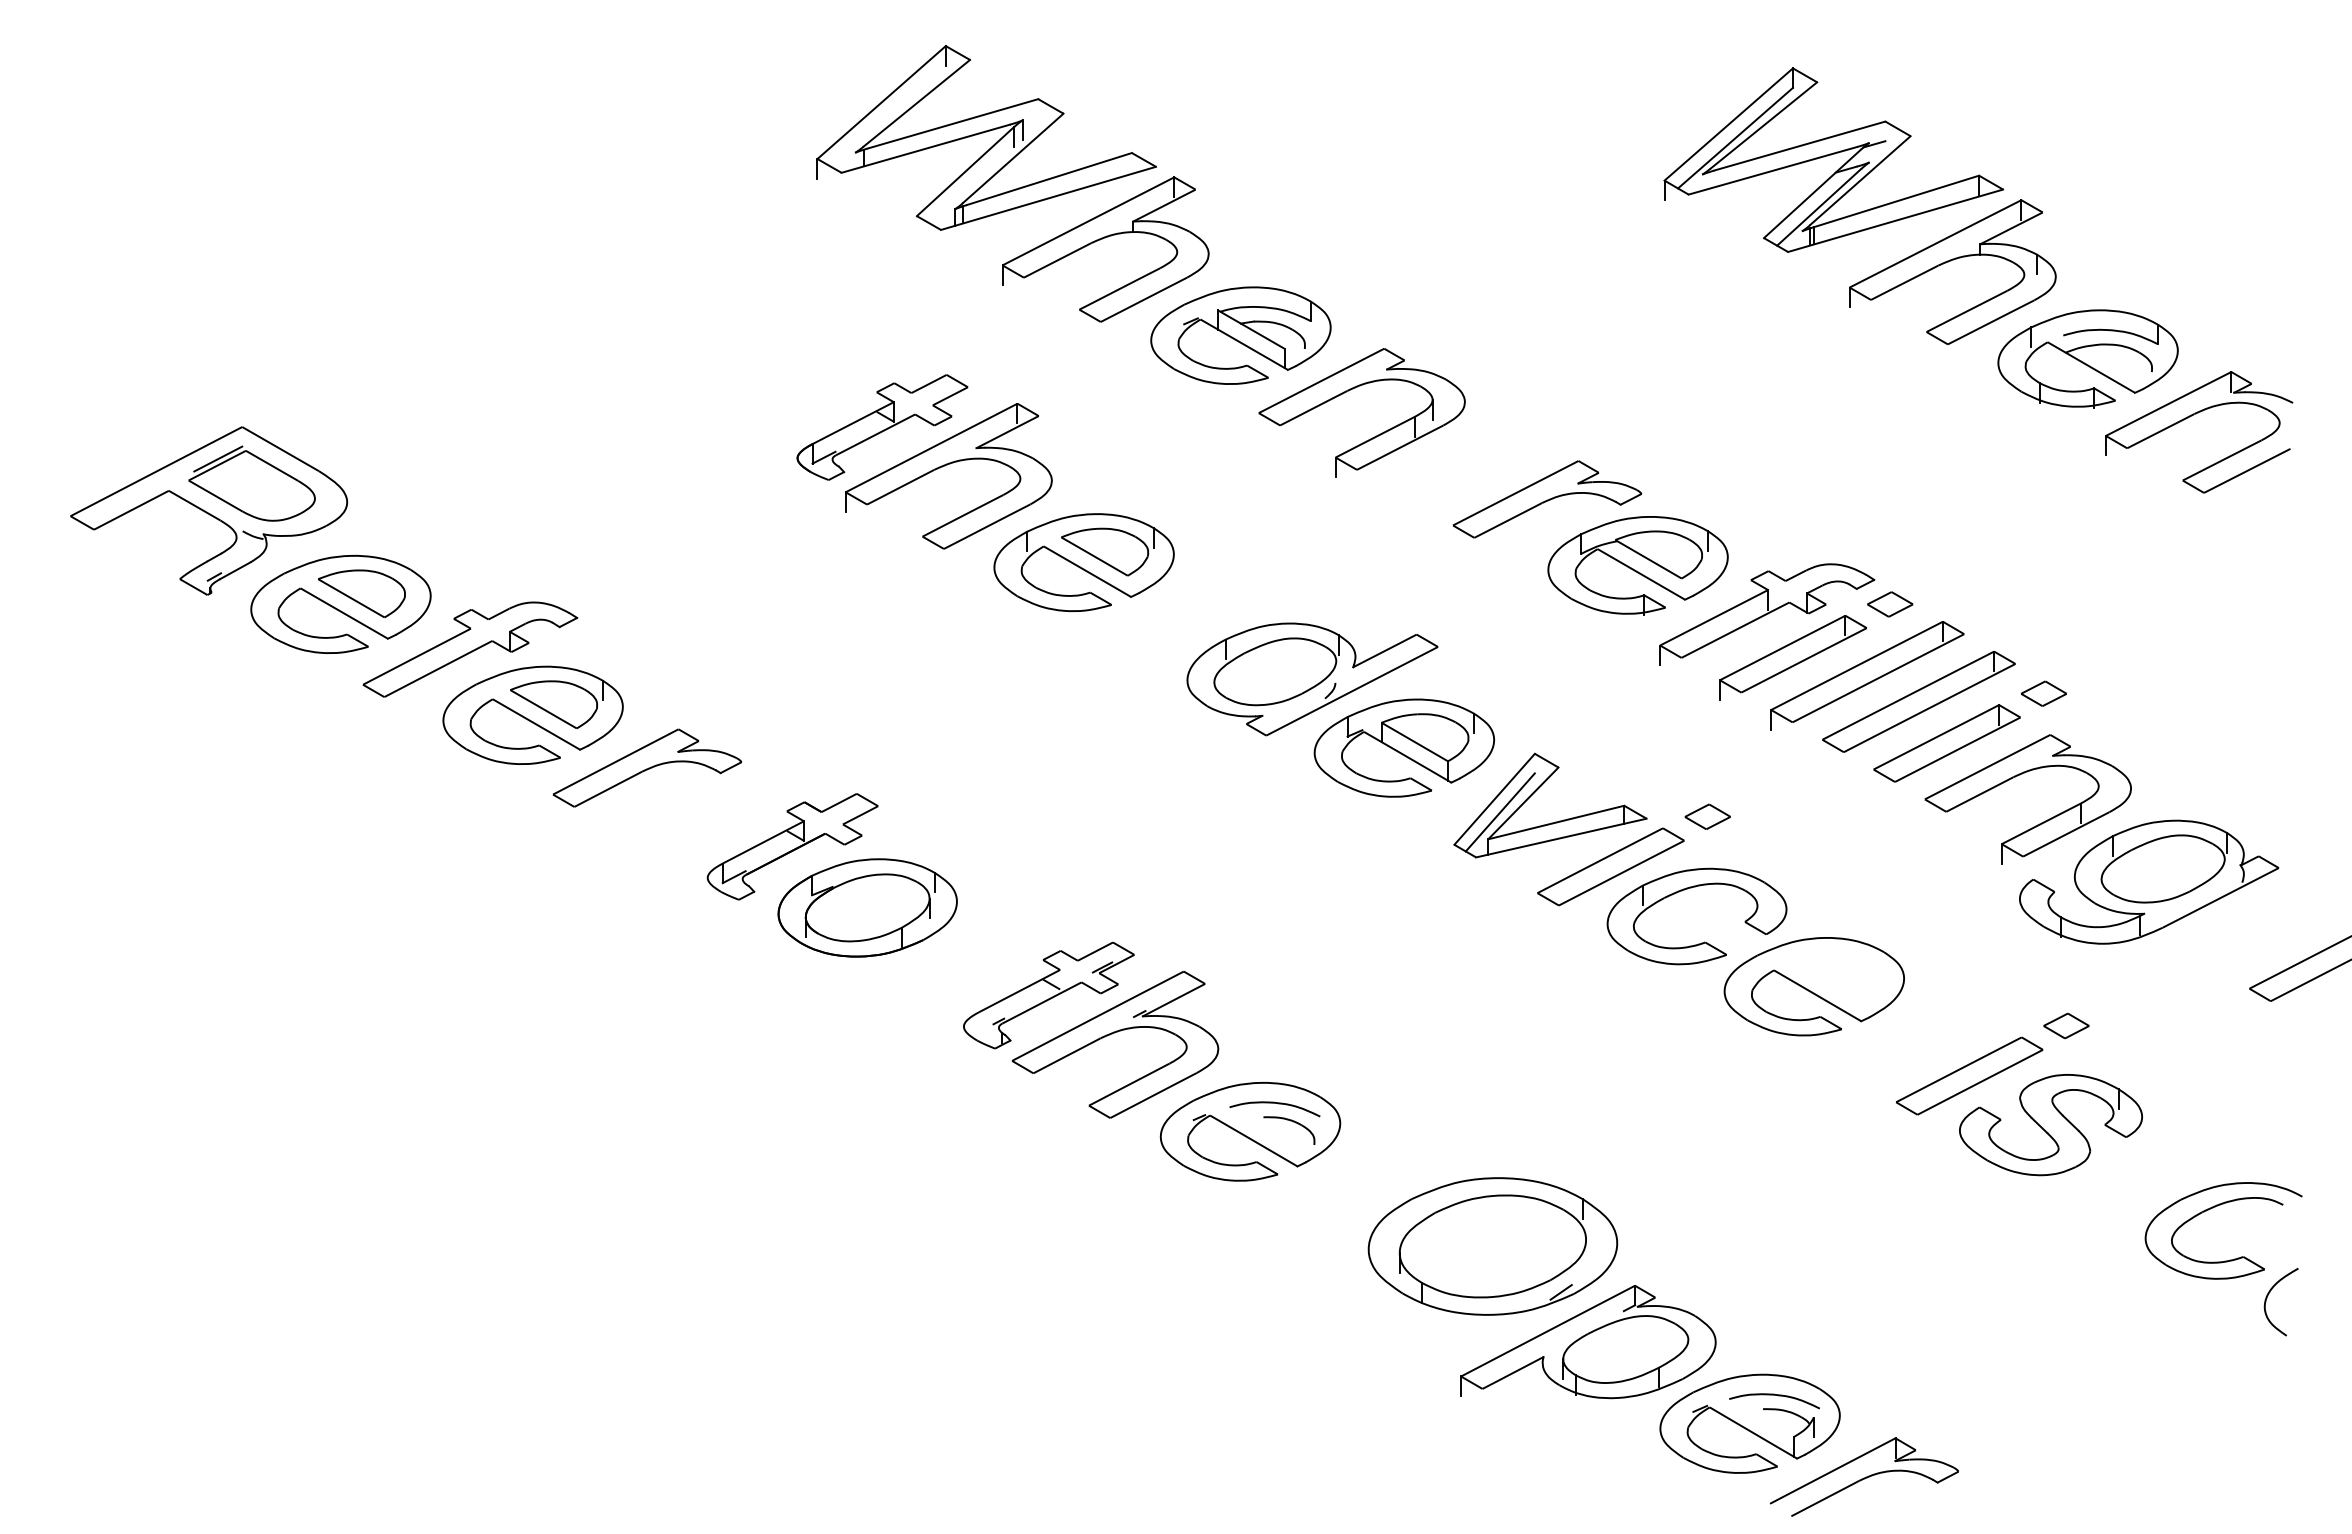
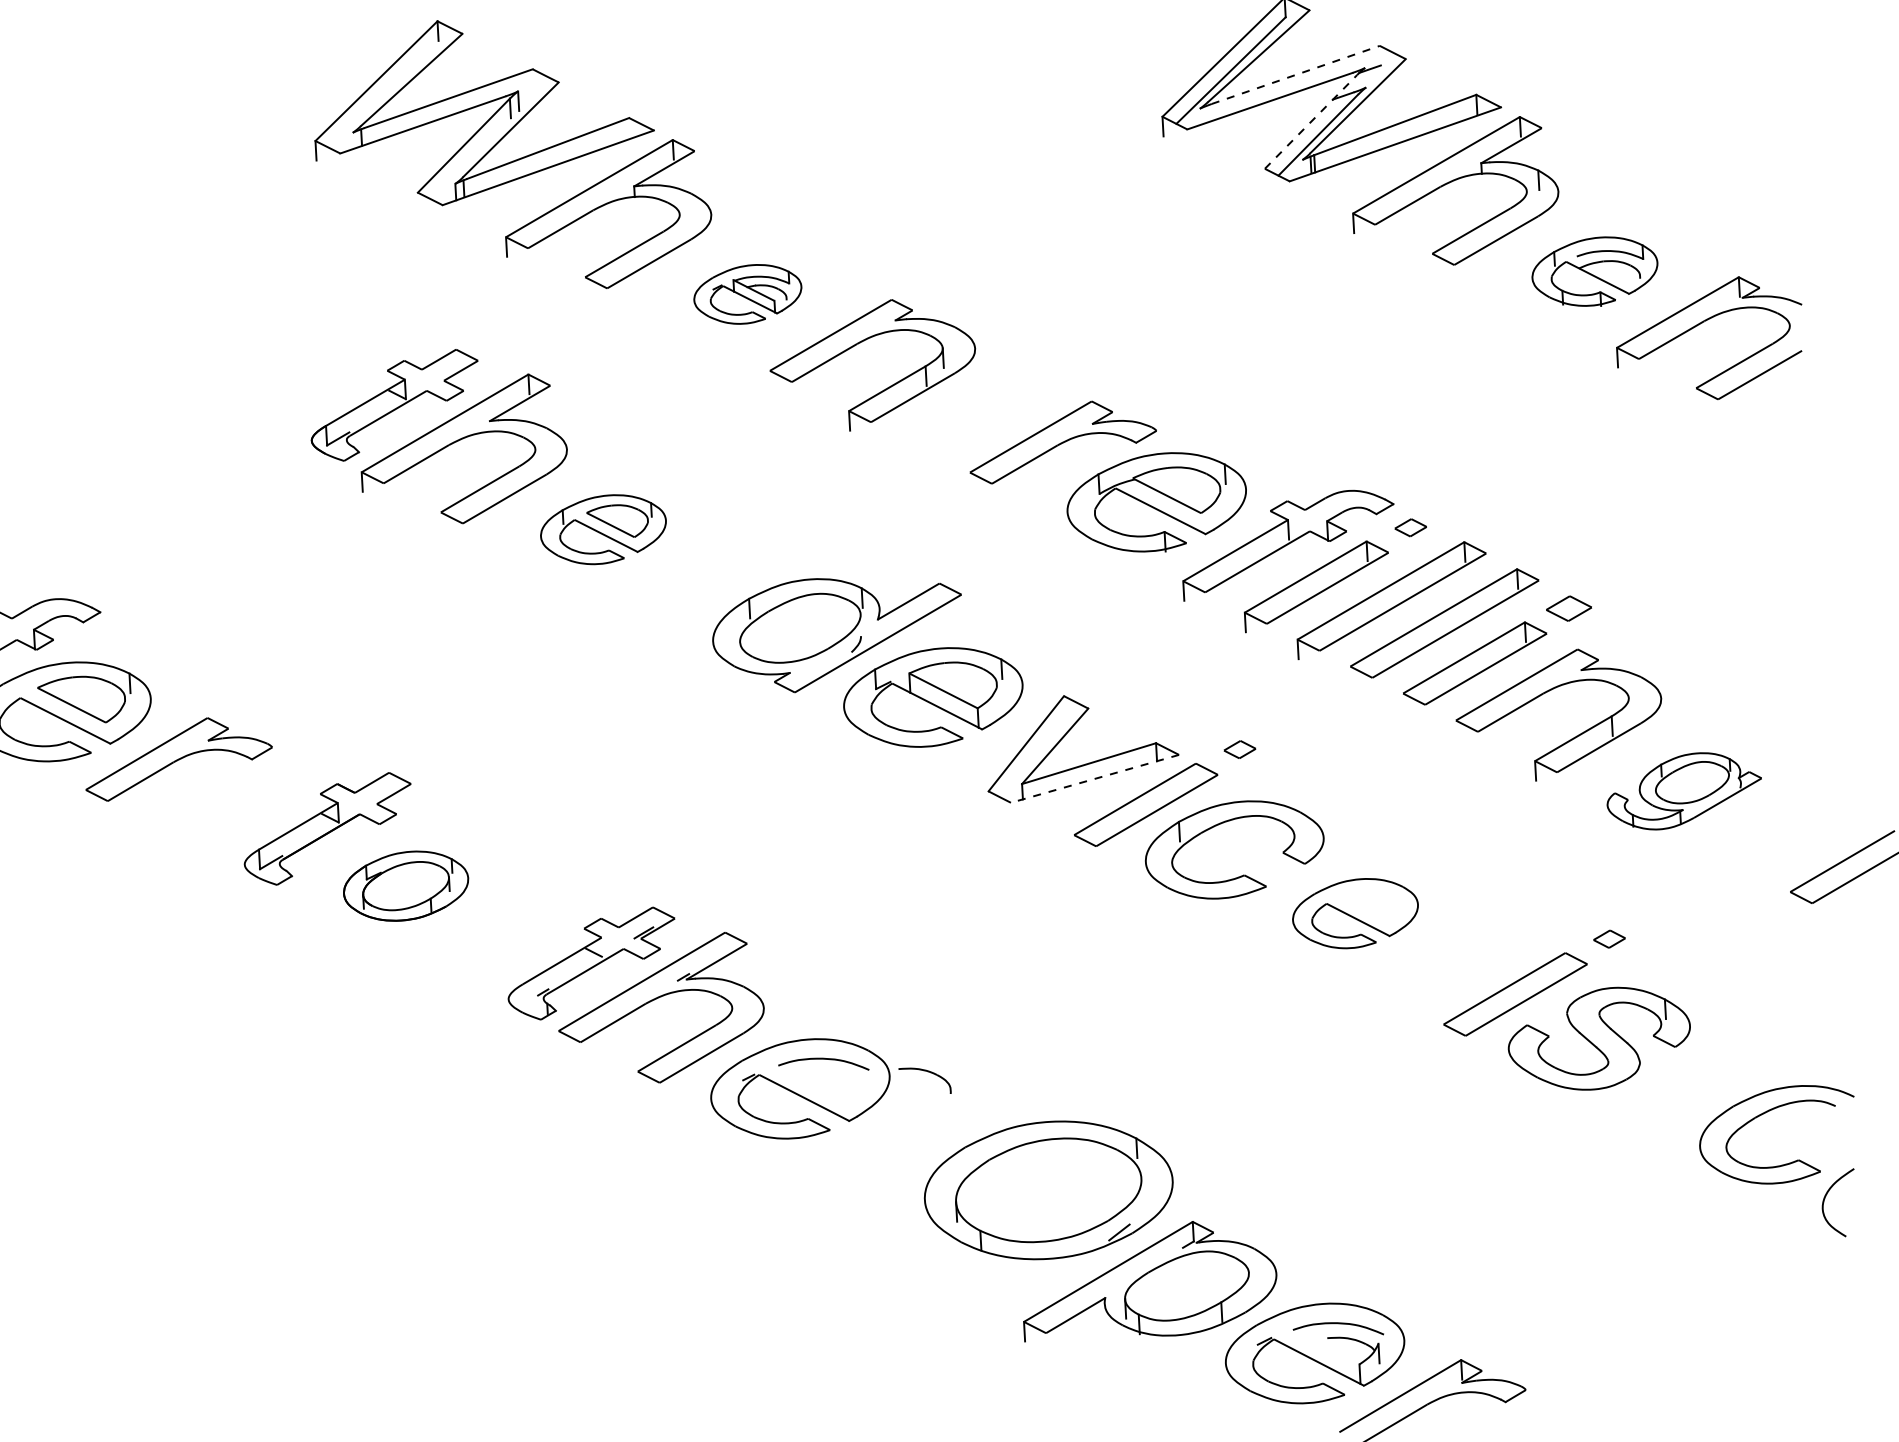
line: (1799, 146) -> (1295, 75), solid -> dashed
line: (1812, 193) -> (1310, 121), solid -> dashed
part: (1240, 335) -> (747, 294), size x0.6
part: (2087, 358) -> (1594, 271), size x0.7
part: (1083, 562) -> (602, 529), size x0.7
part: (1890, 604) -> (1411, 527), size x0.7
line: (1499, 812) -> (1031, 756), removed
part: (1707, 816) -> (1239, 749), size x0.7
line: (1560, 838) -> (1094, 779), solid -> dashed
part: (2149, 881) -> (1684, 790), size x0.6
part: (867, 907) -> (405, 885), size x0.7
part: (1813, 986) -> (1354, 913), size x0.7
part: (2066, 1025) -> (1609, 938), size x0.7
part: (1293, 1122) -> (928, 1072), moved

